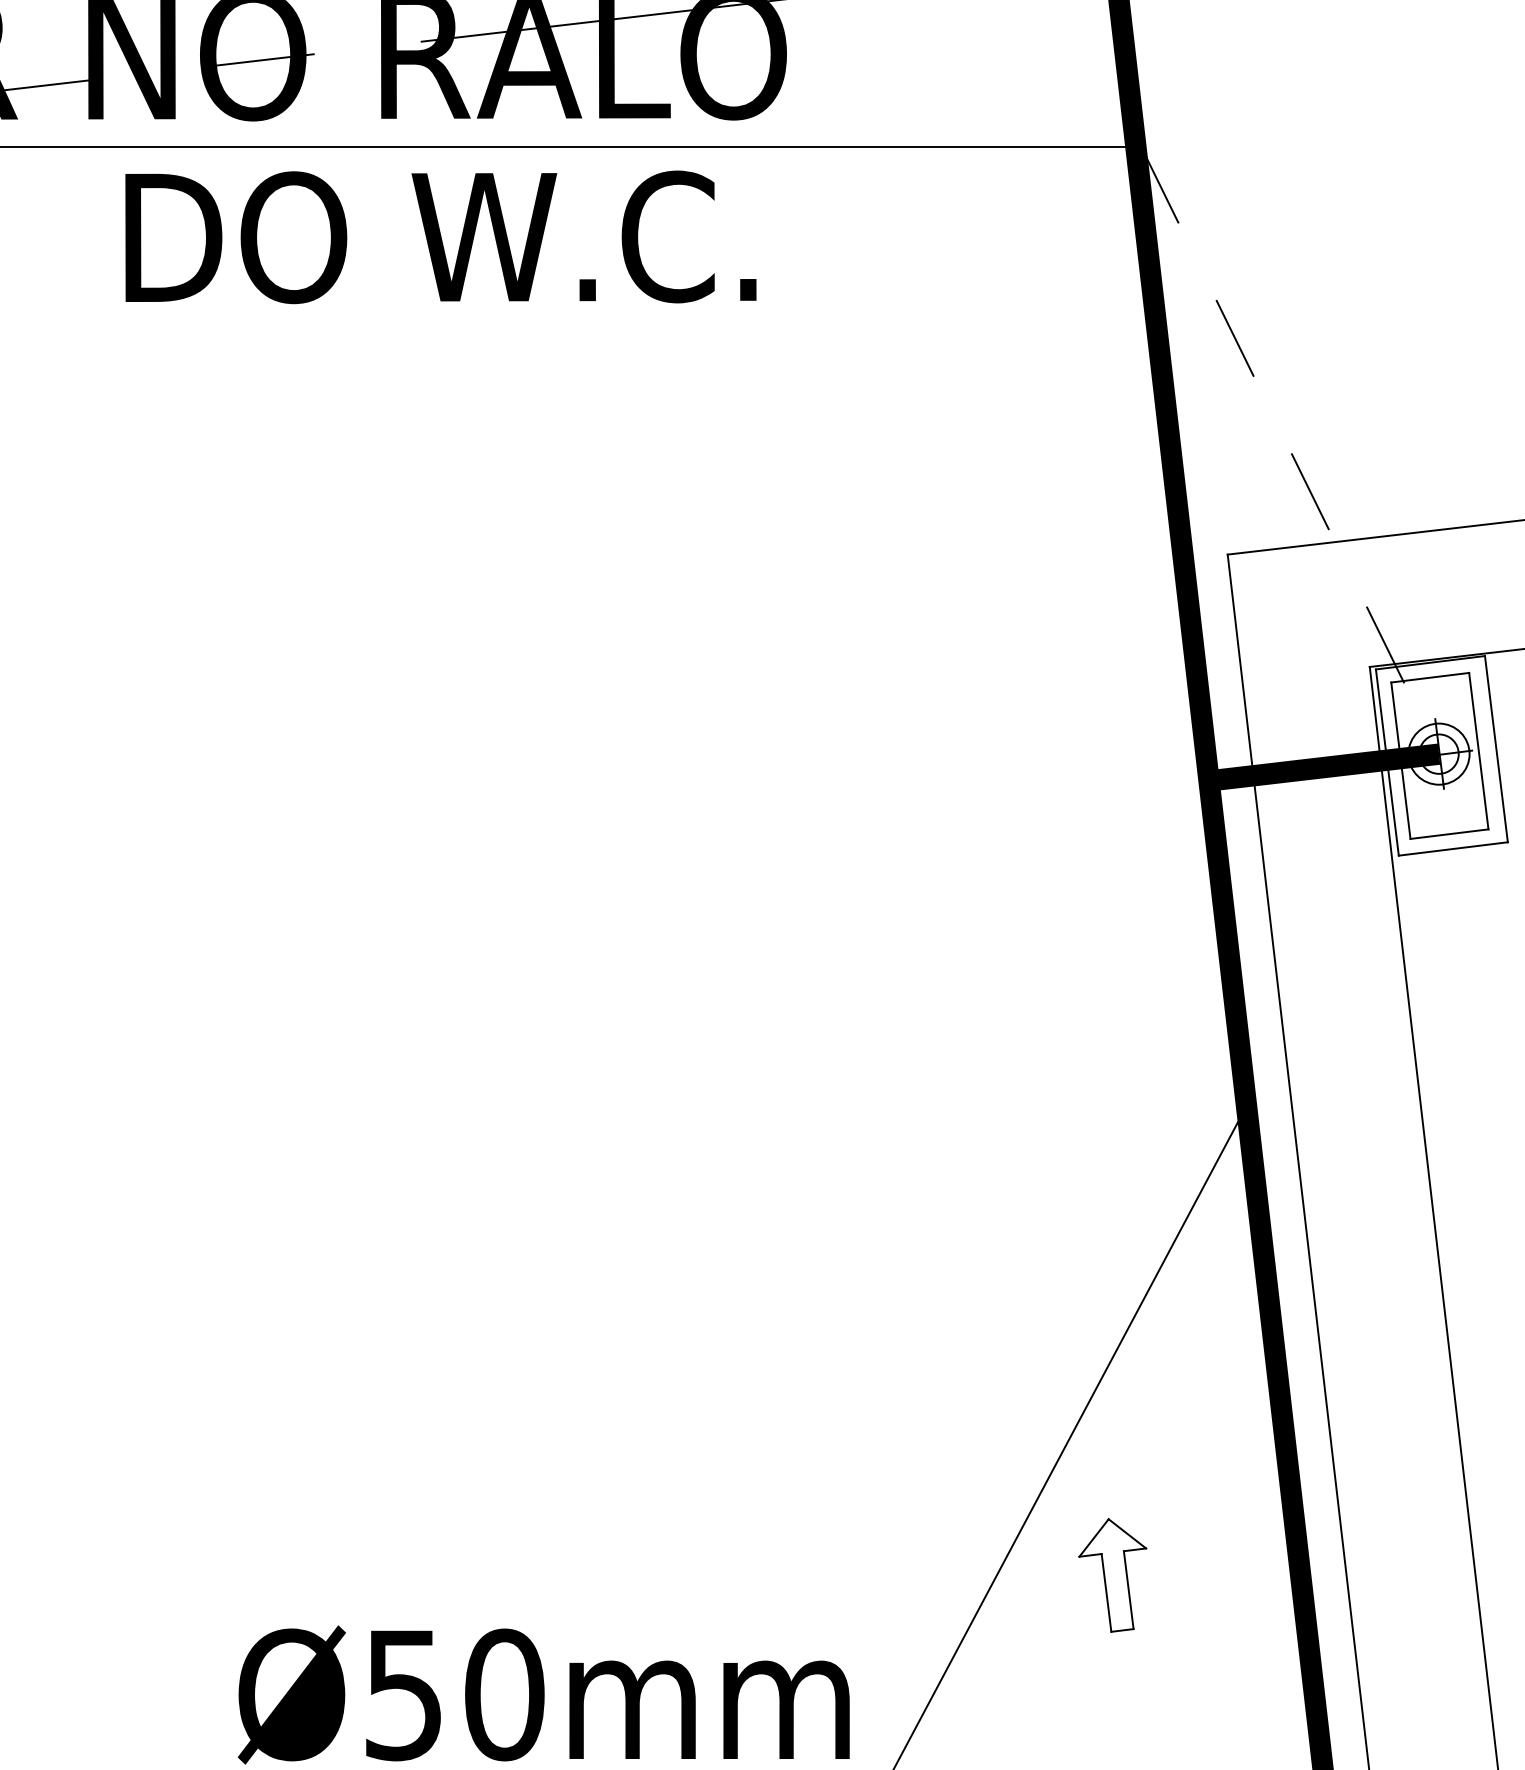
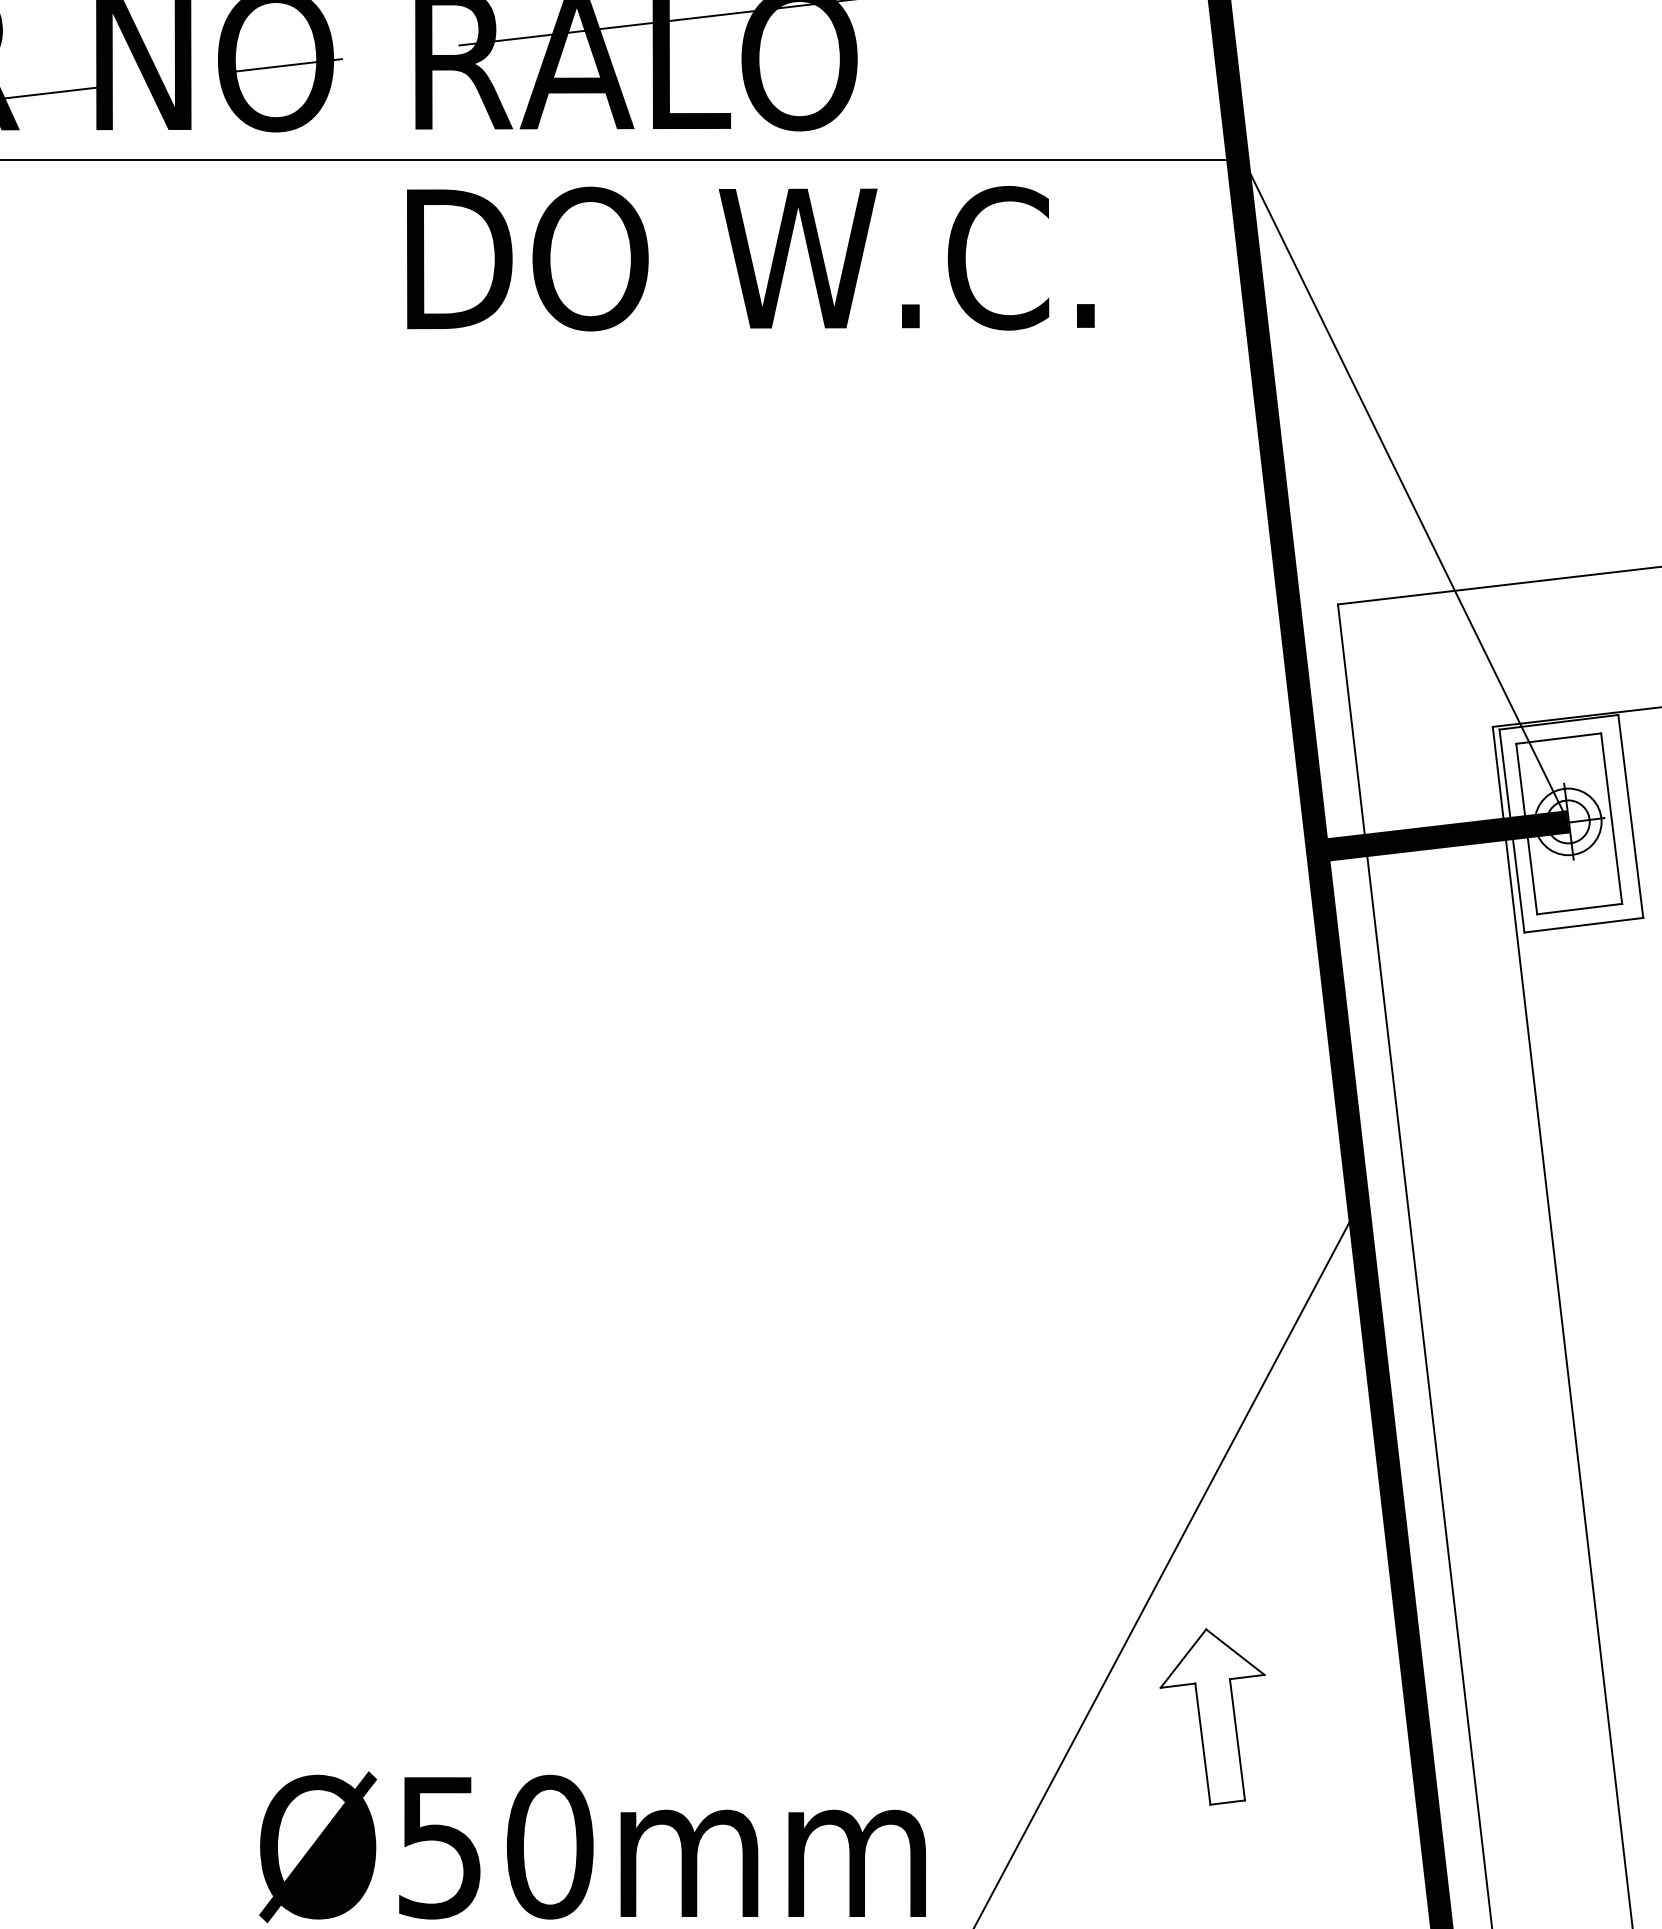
text: (440, 237) -> (750, 258), moved
line: (1290, 450) -> (1406, 490), dashed -> solid
part: (1112, 1575) -> (1212, 1717), size x1.43

